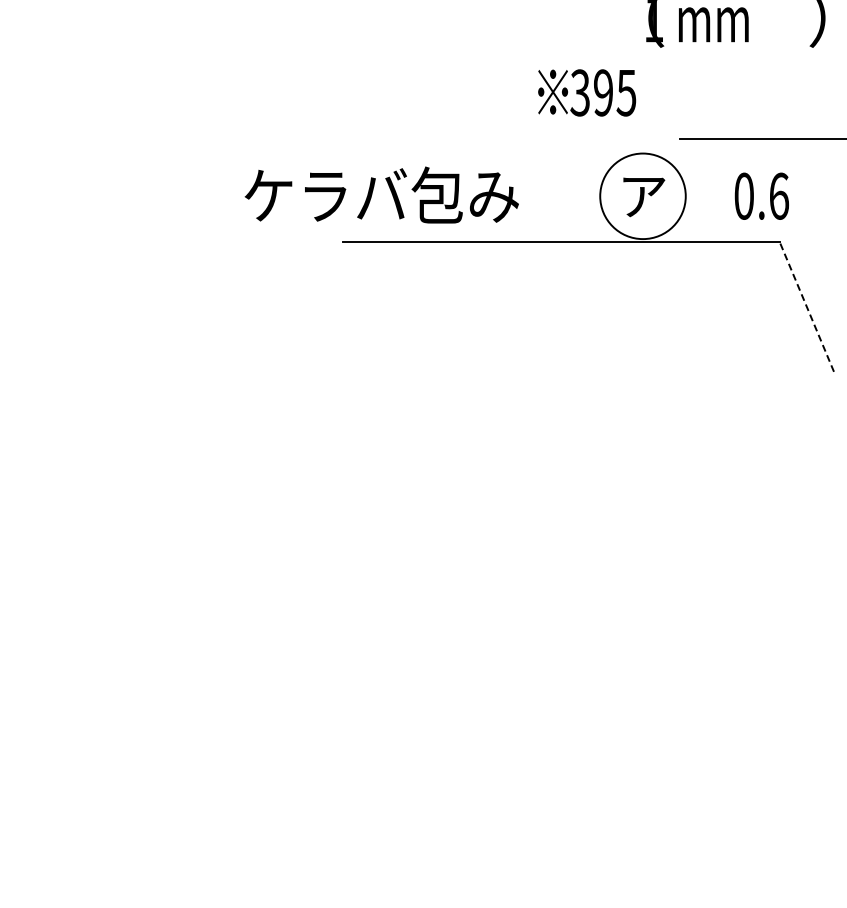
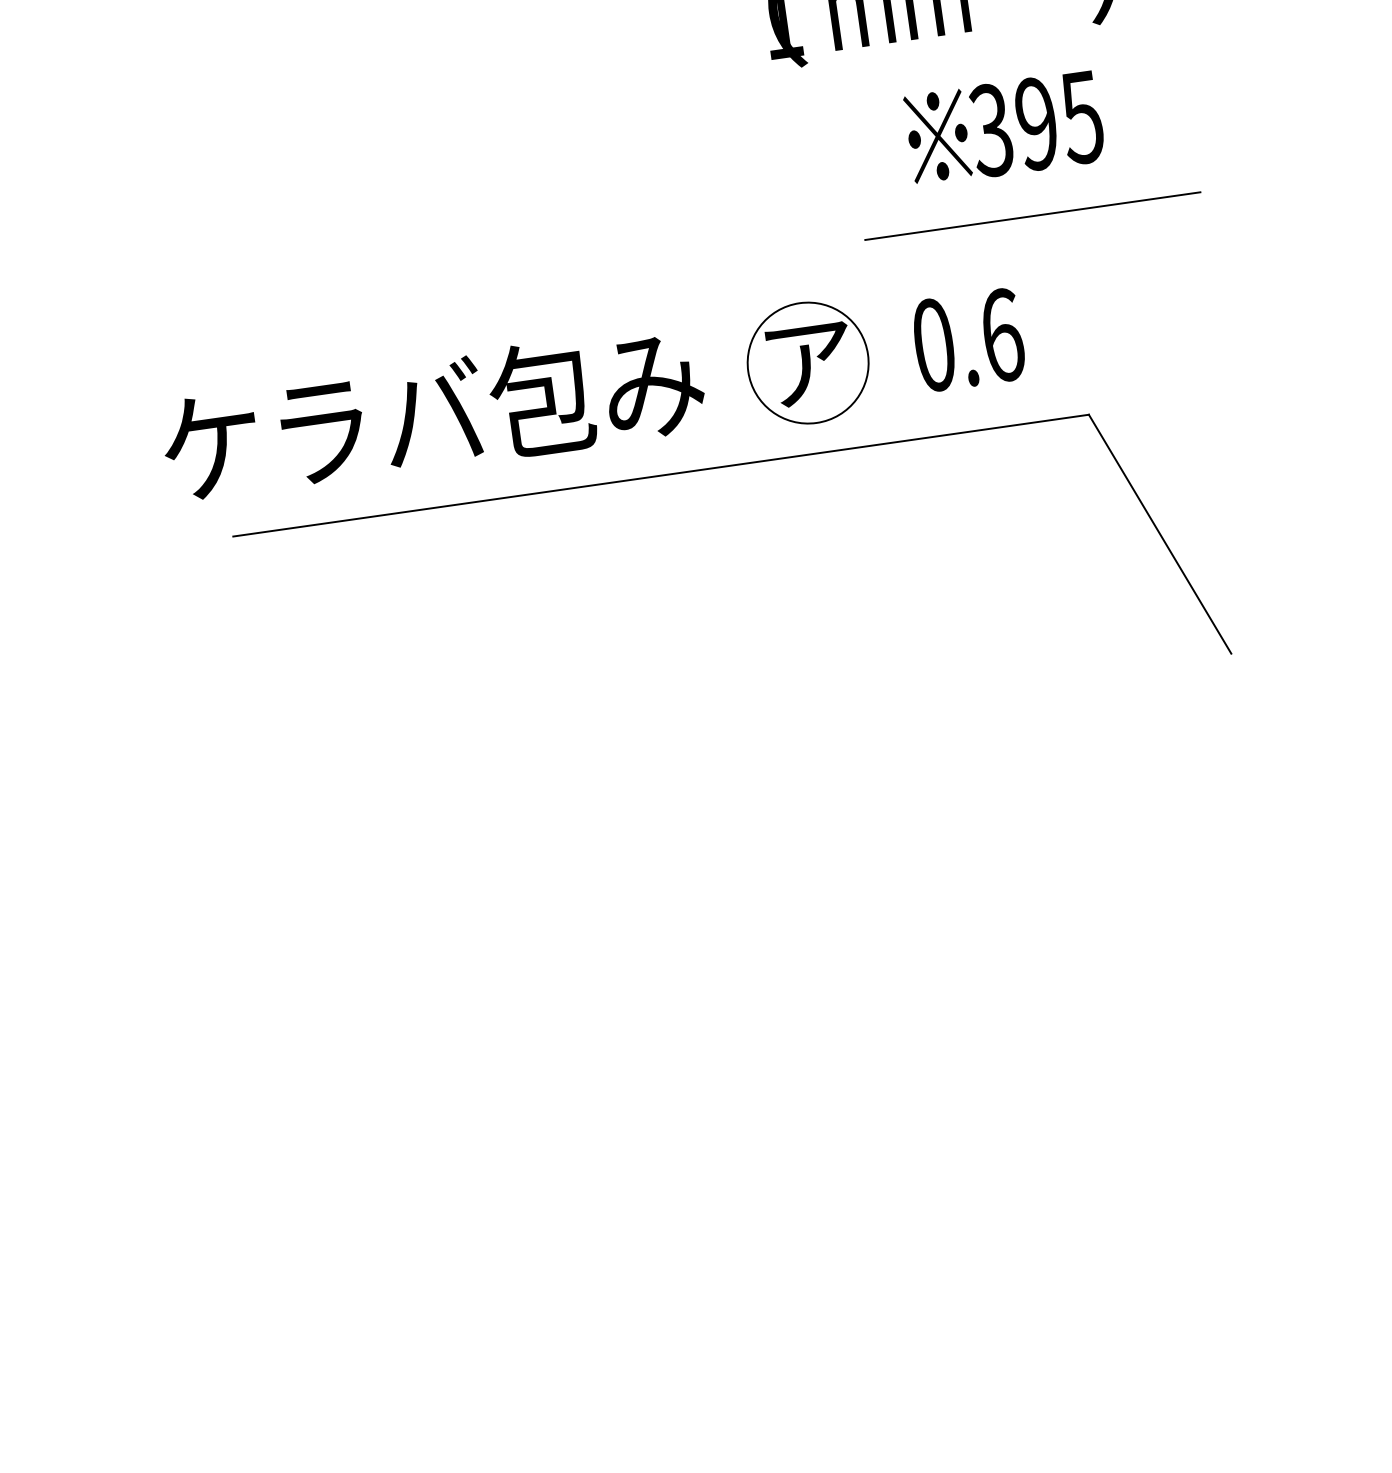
text: (587, 92) -> (1005, 127), moved
text: (381, 194) -> (432, 412), moved
circle: (642, 195) -> (806, 361), size x0.71
text: (761, 195) -> (967, 338), moved
line: (806, 306) -> (1159, 533), dashed -> solid

